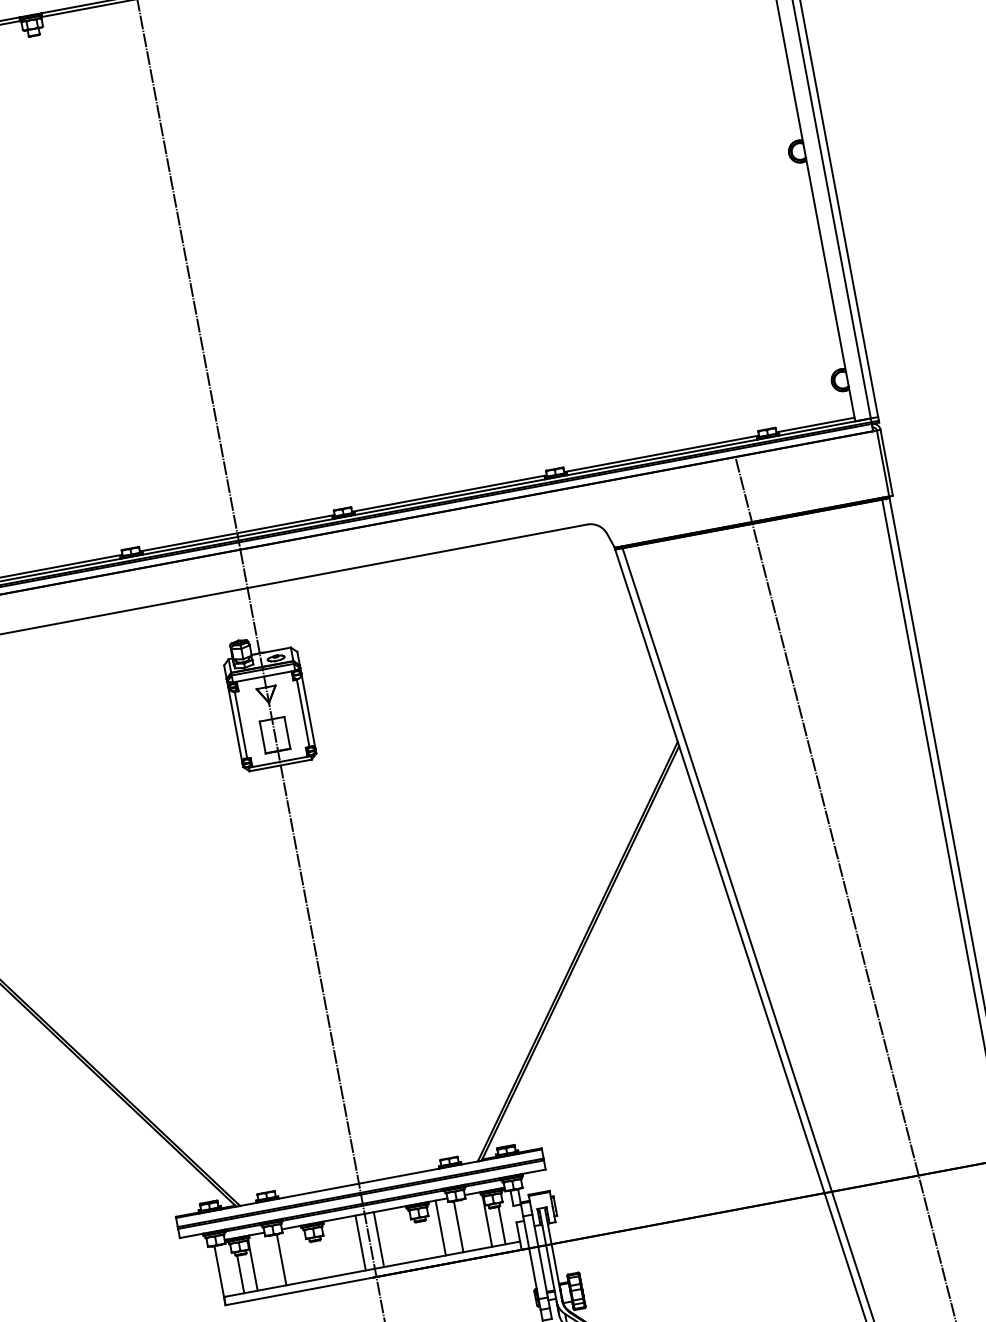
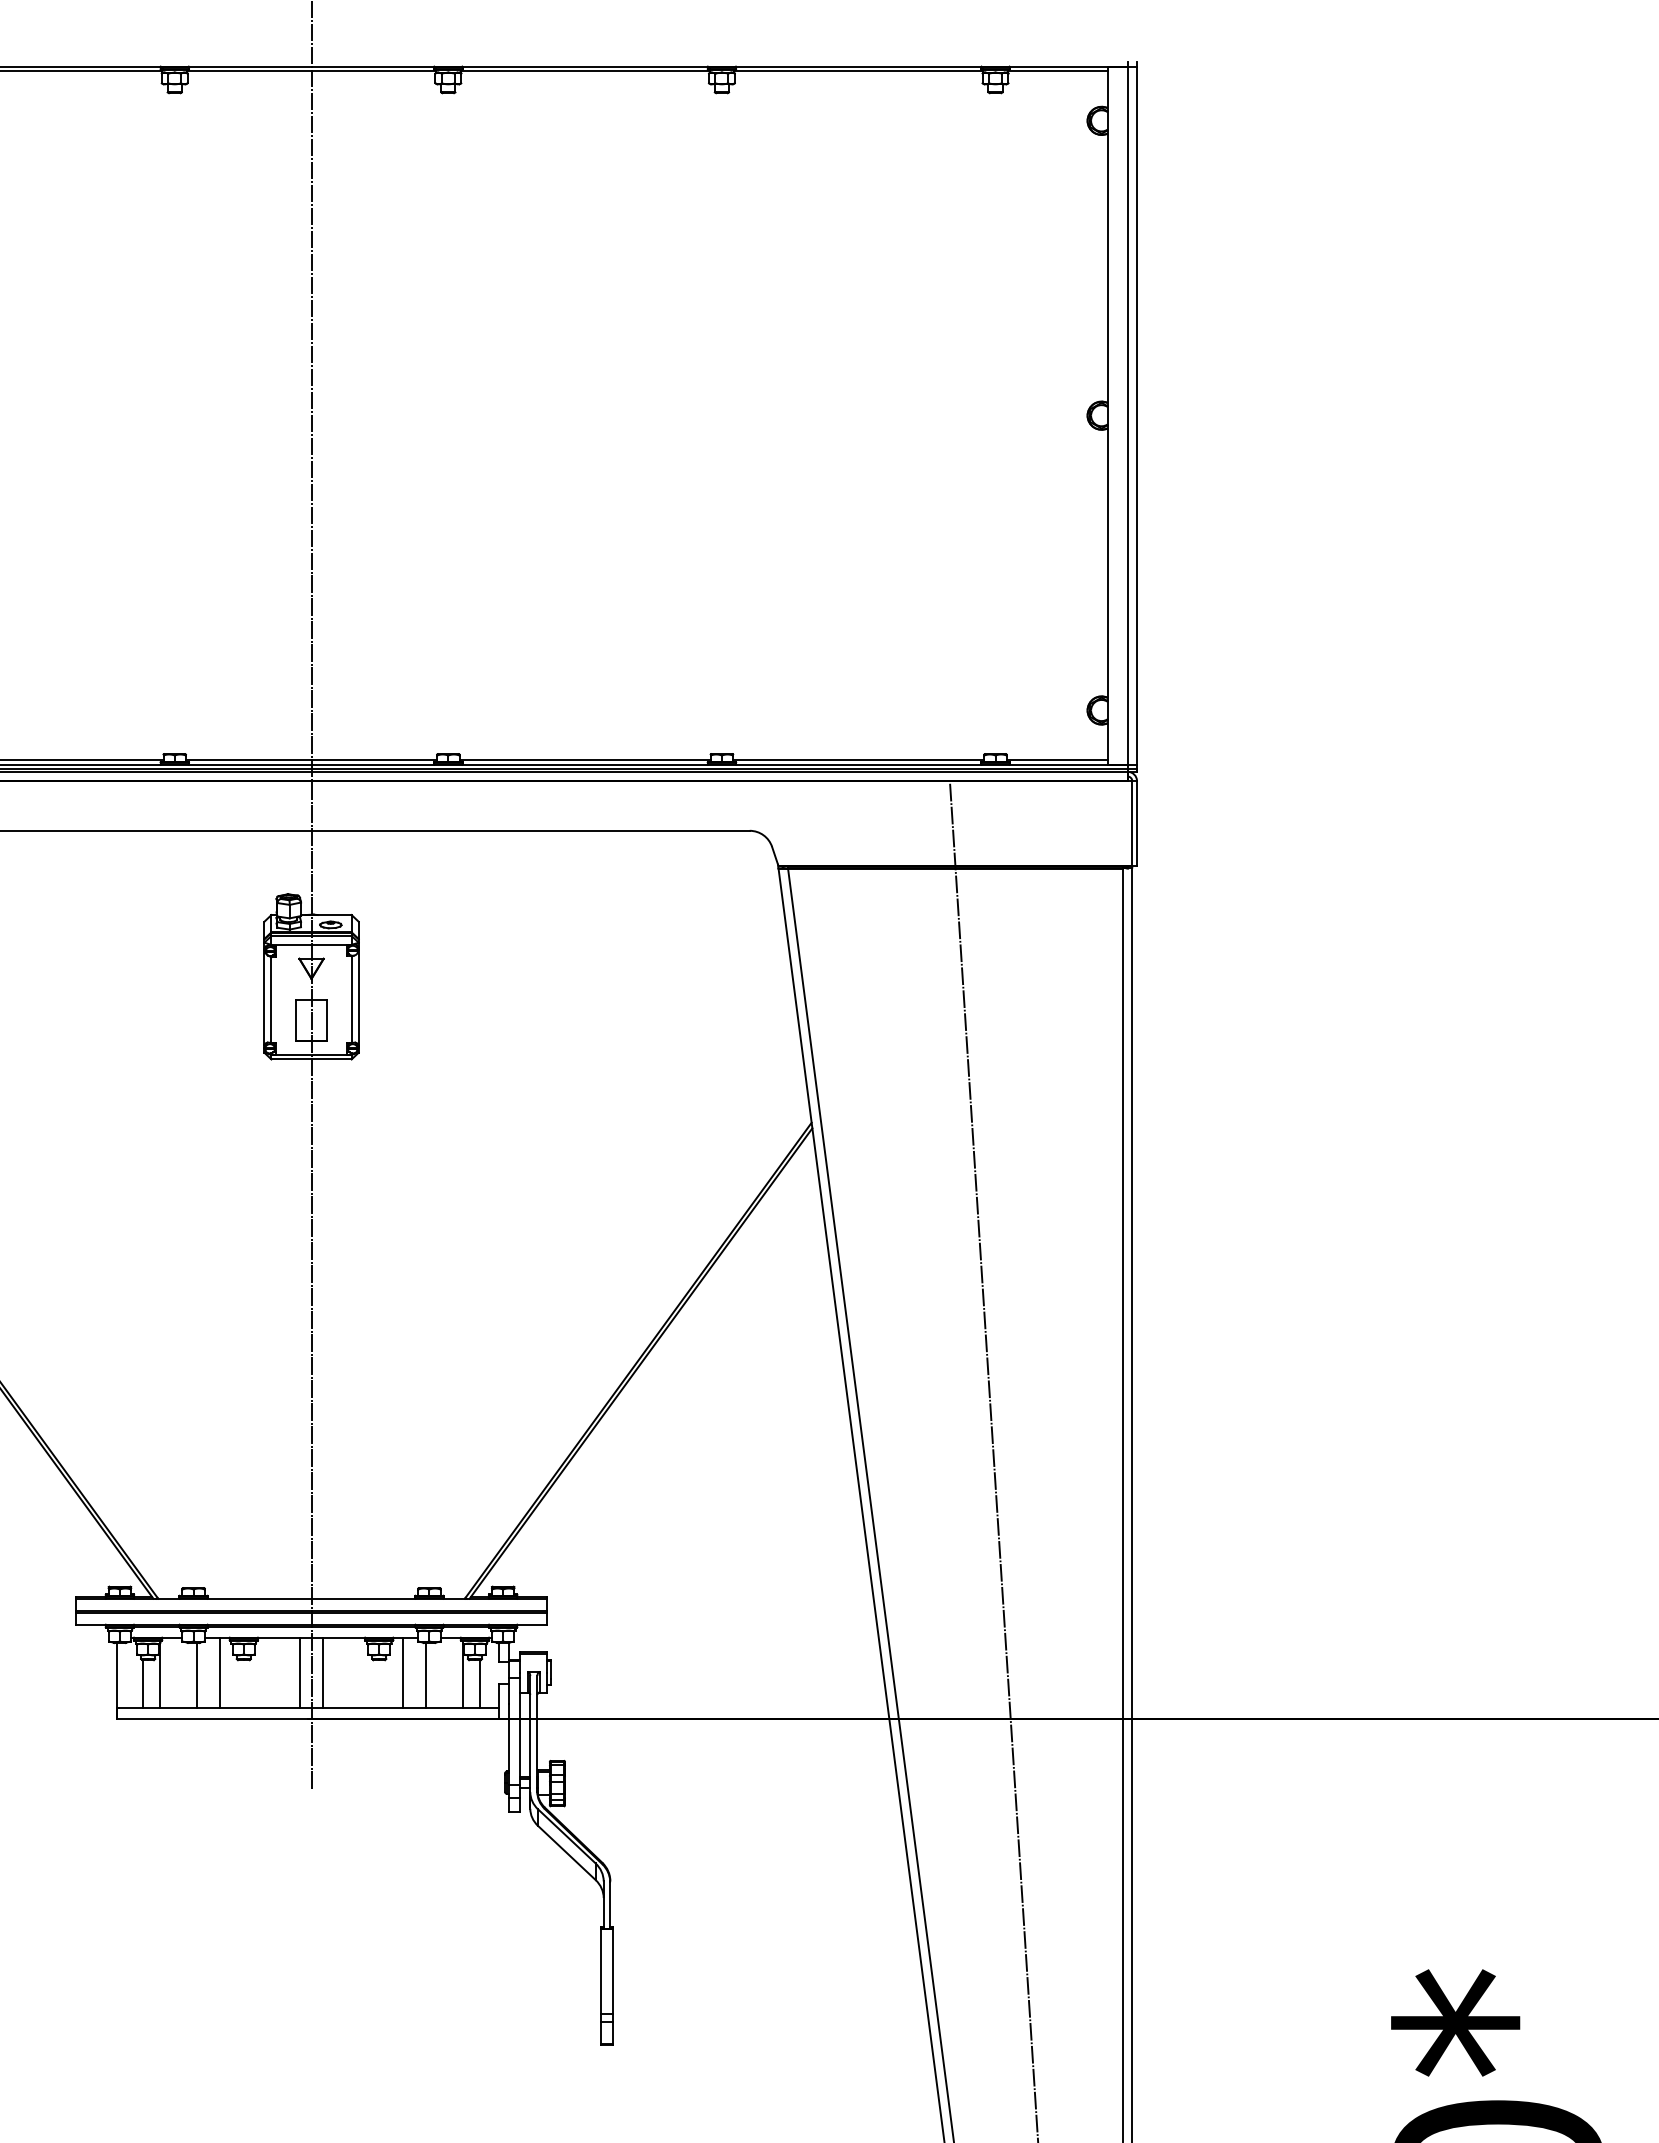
line: (299, 1254) -> (220, 1672), added

